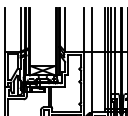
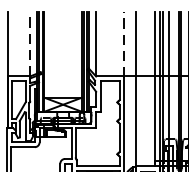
line: (20, 29) -> (30, 43), solid -> dashed
line: (84, 29) -> (124, 43), solid -> dashed

